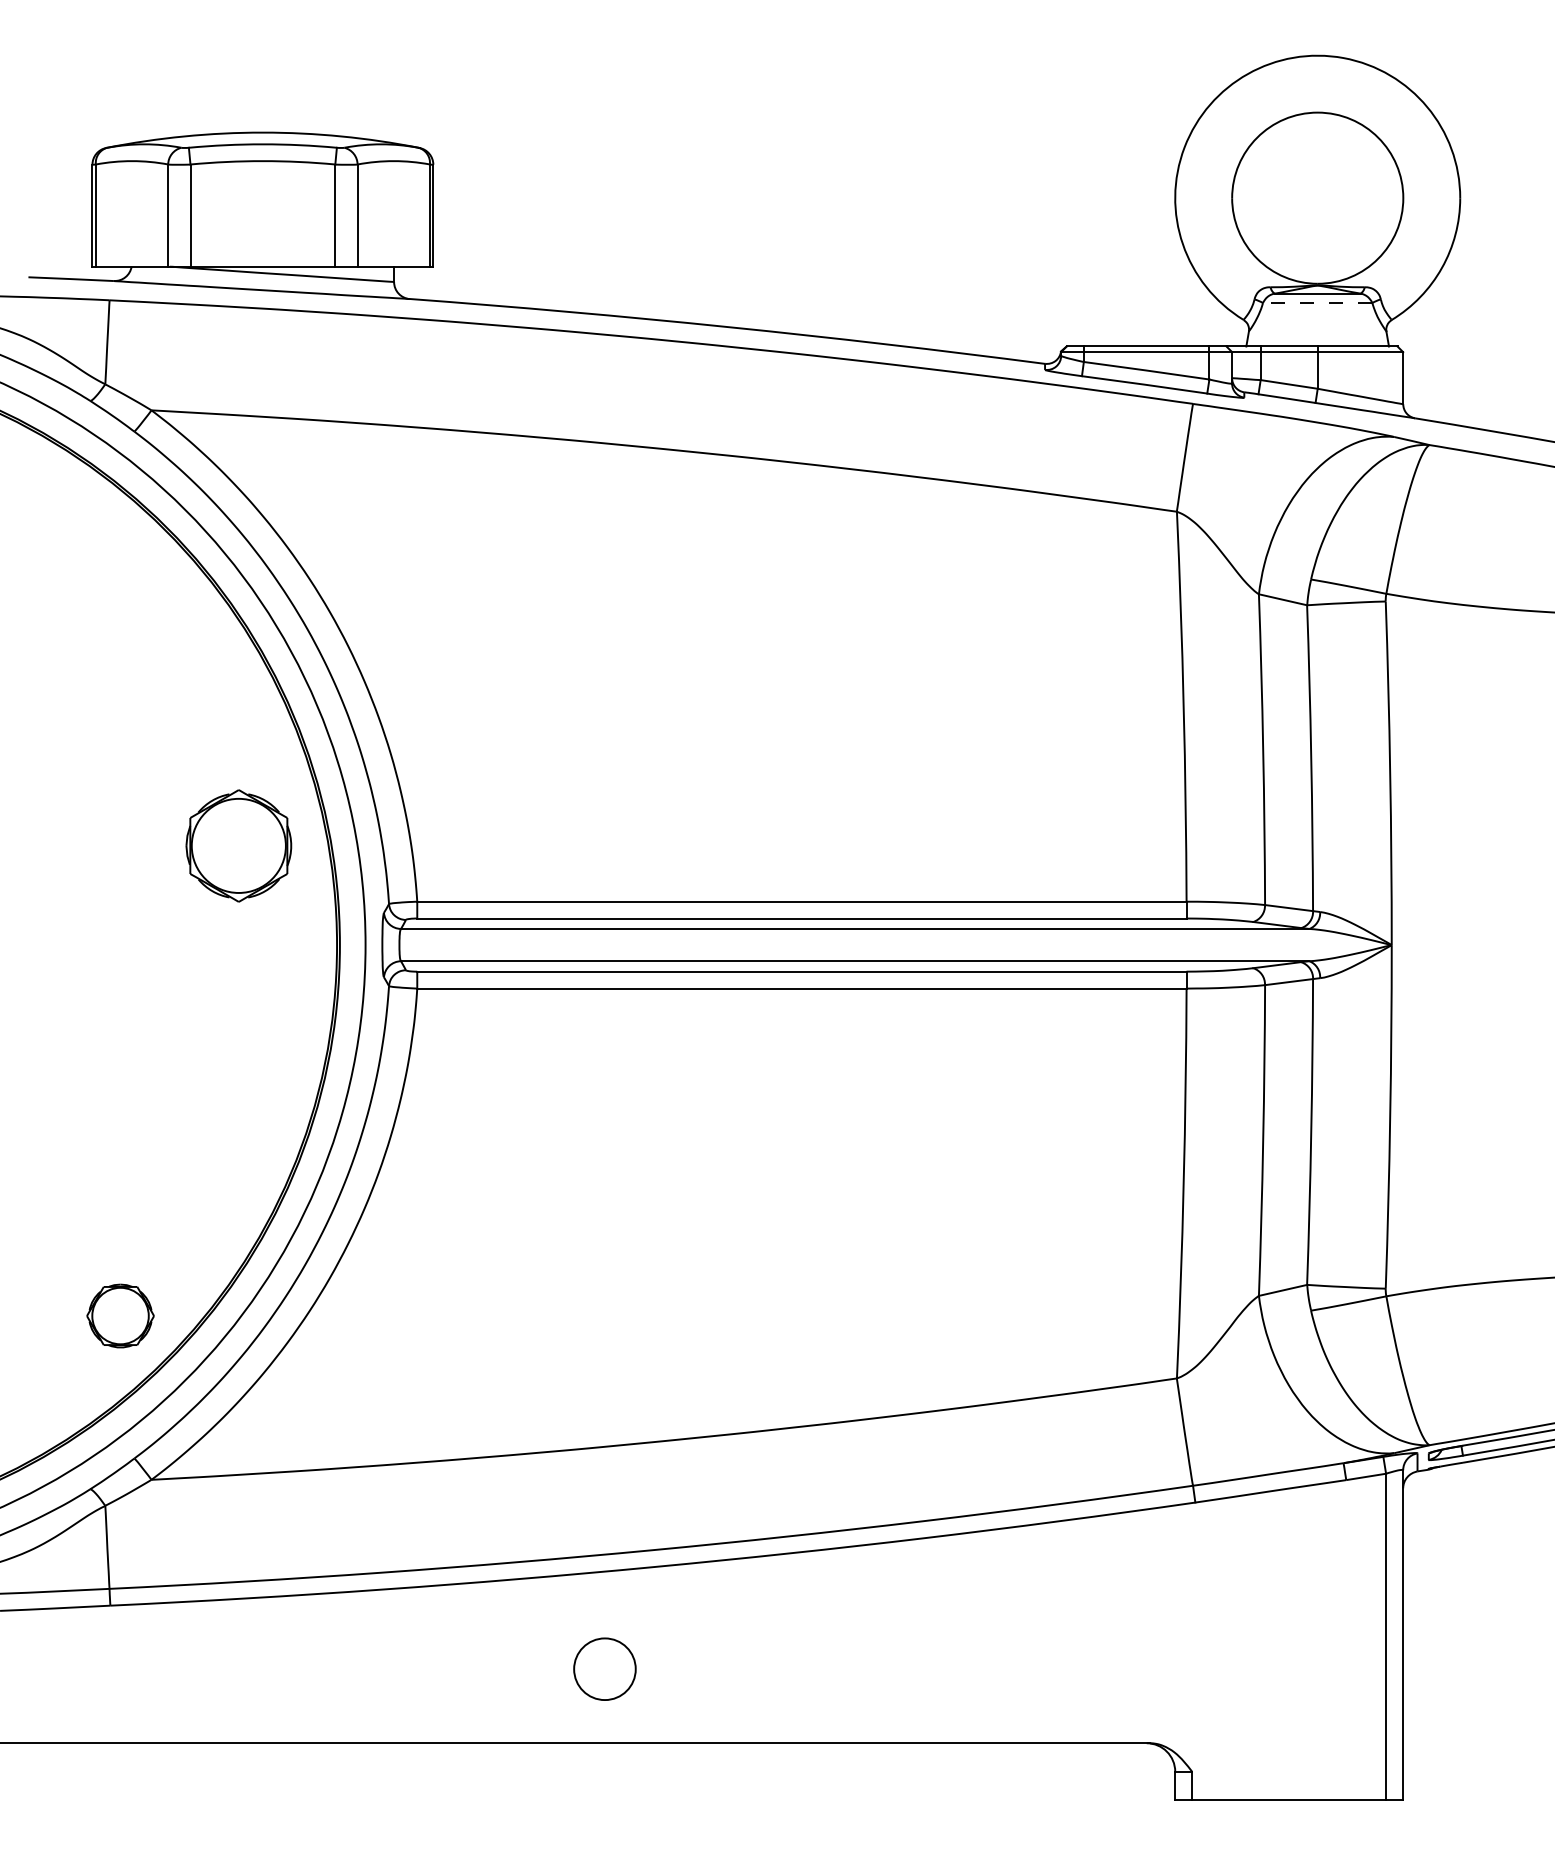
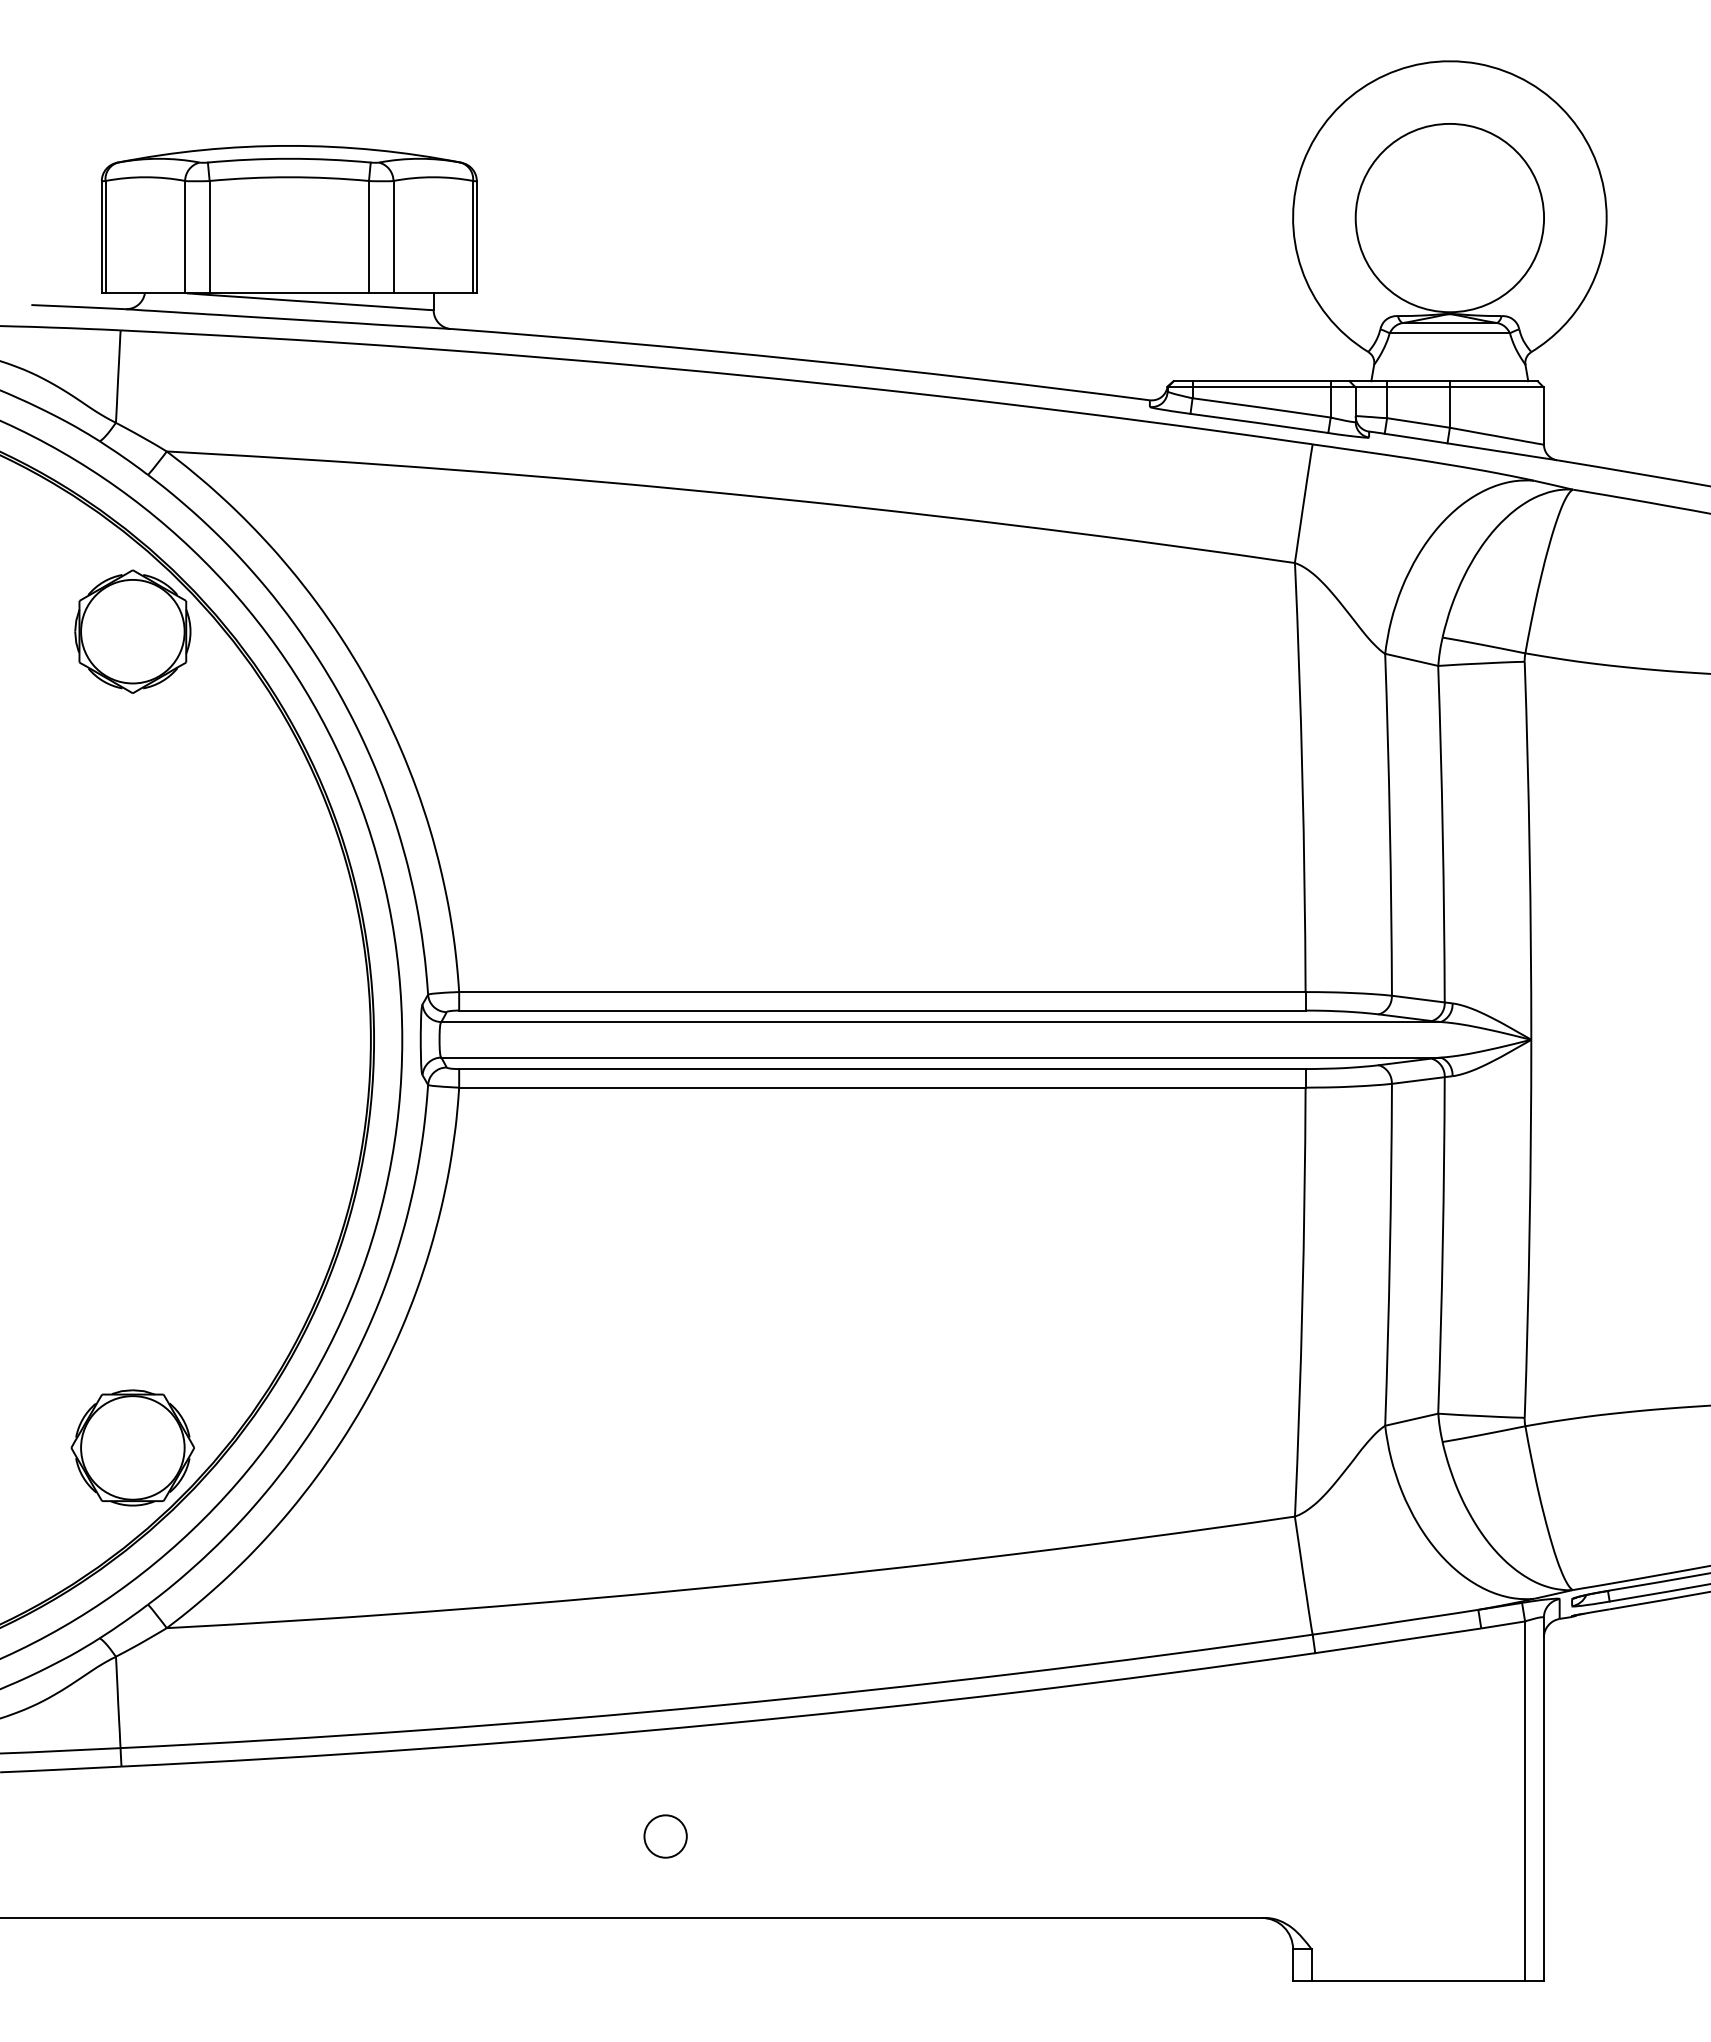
line: (1317, 303) -> (1449, 333), dashed -> solid
part: (238, 845) -> (132, 631), moved
part: (120, 1315) -> (132, 1447), size x1.67
circle: (604, 1669) -> (665, 1836), size x0.62

